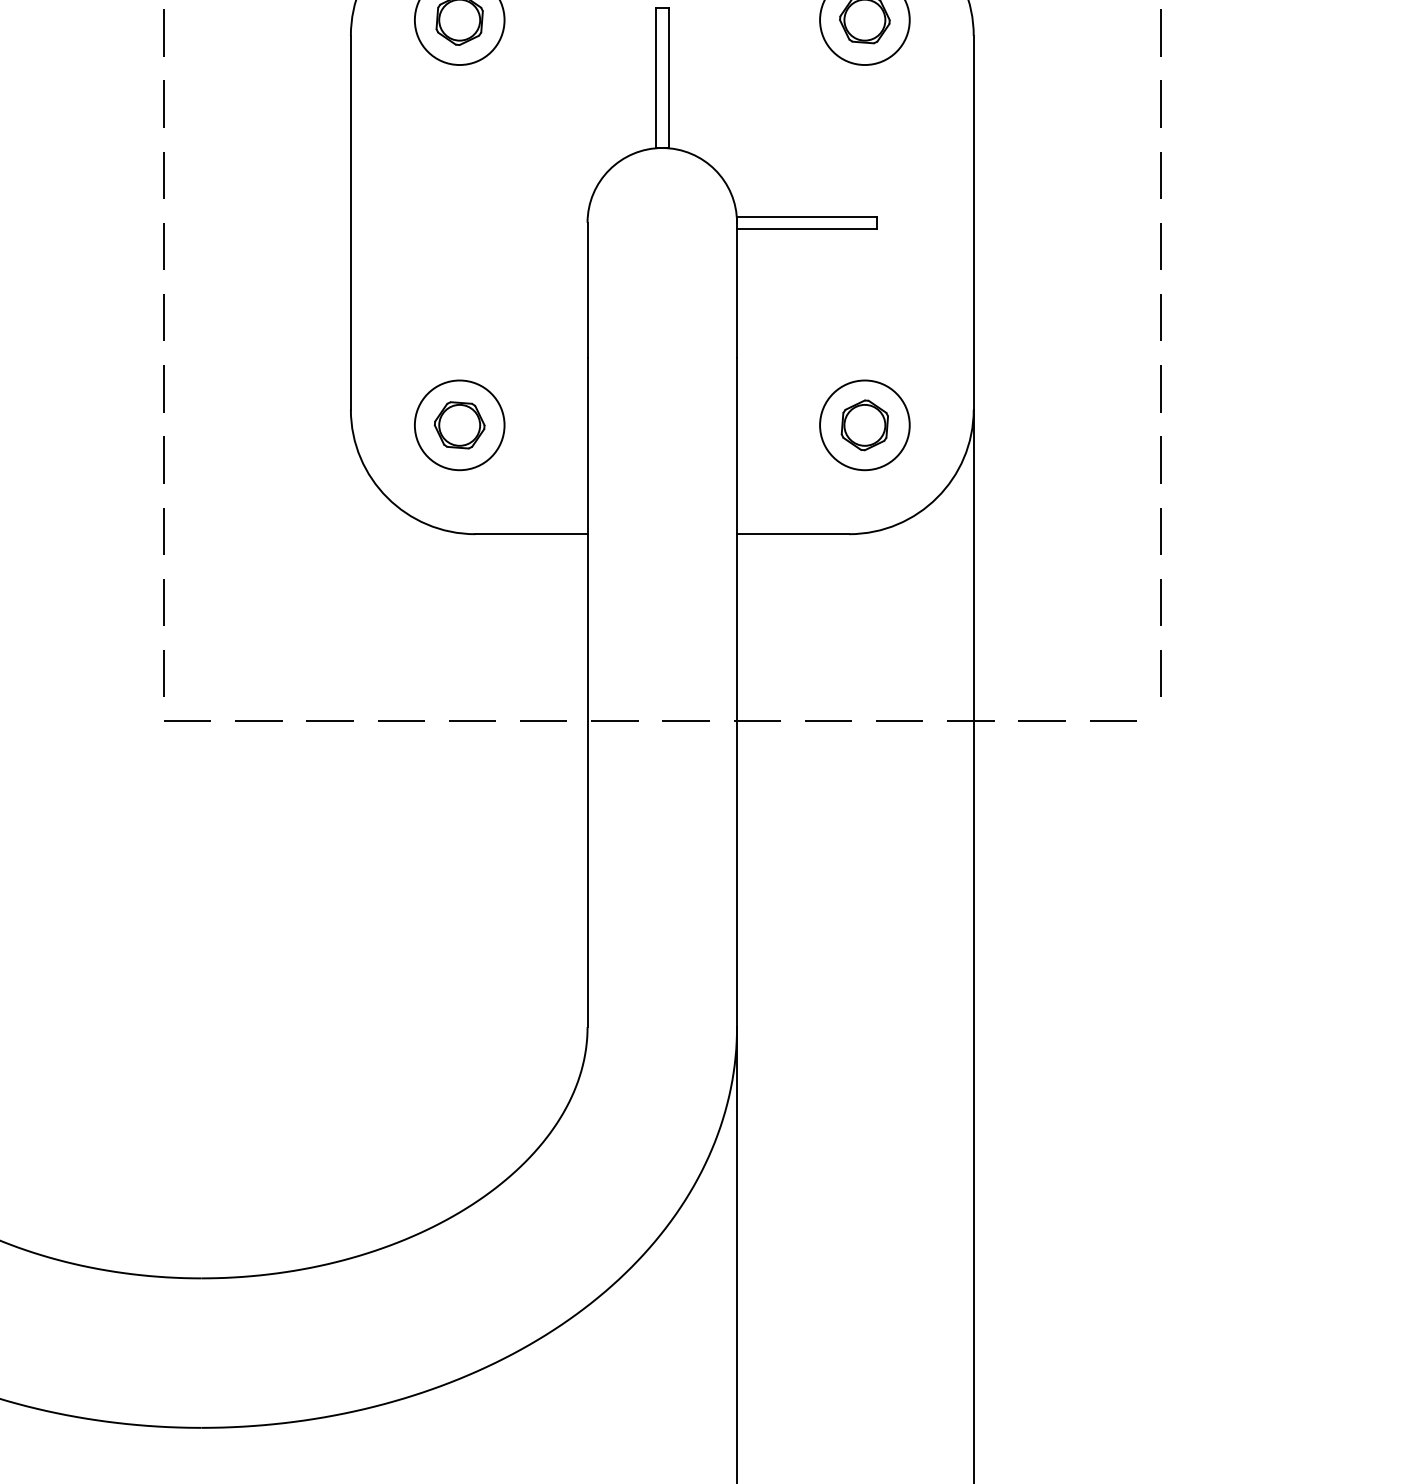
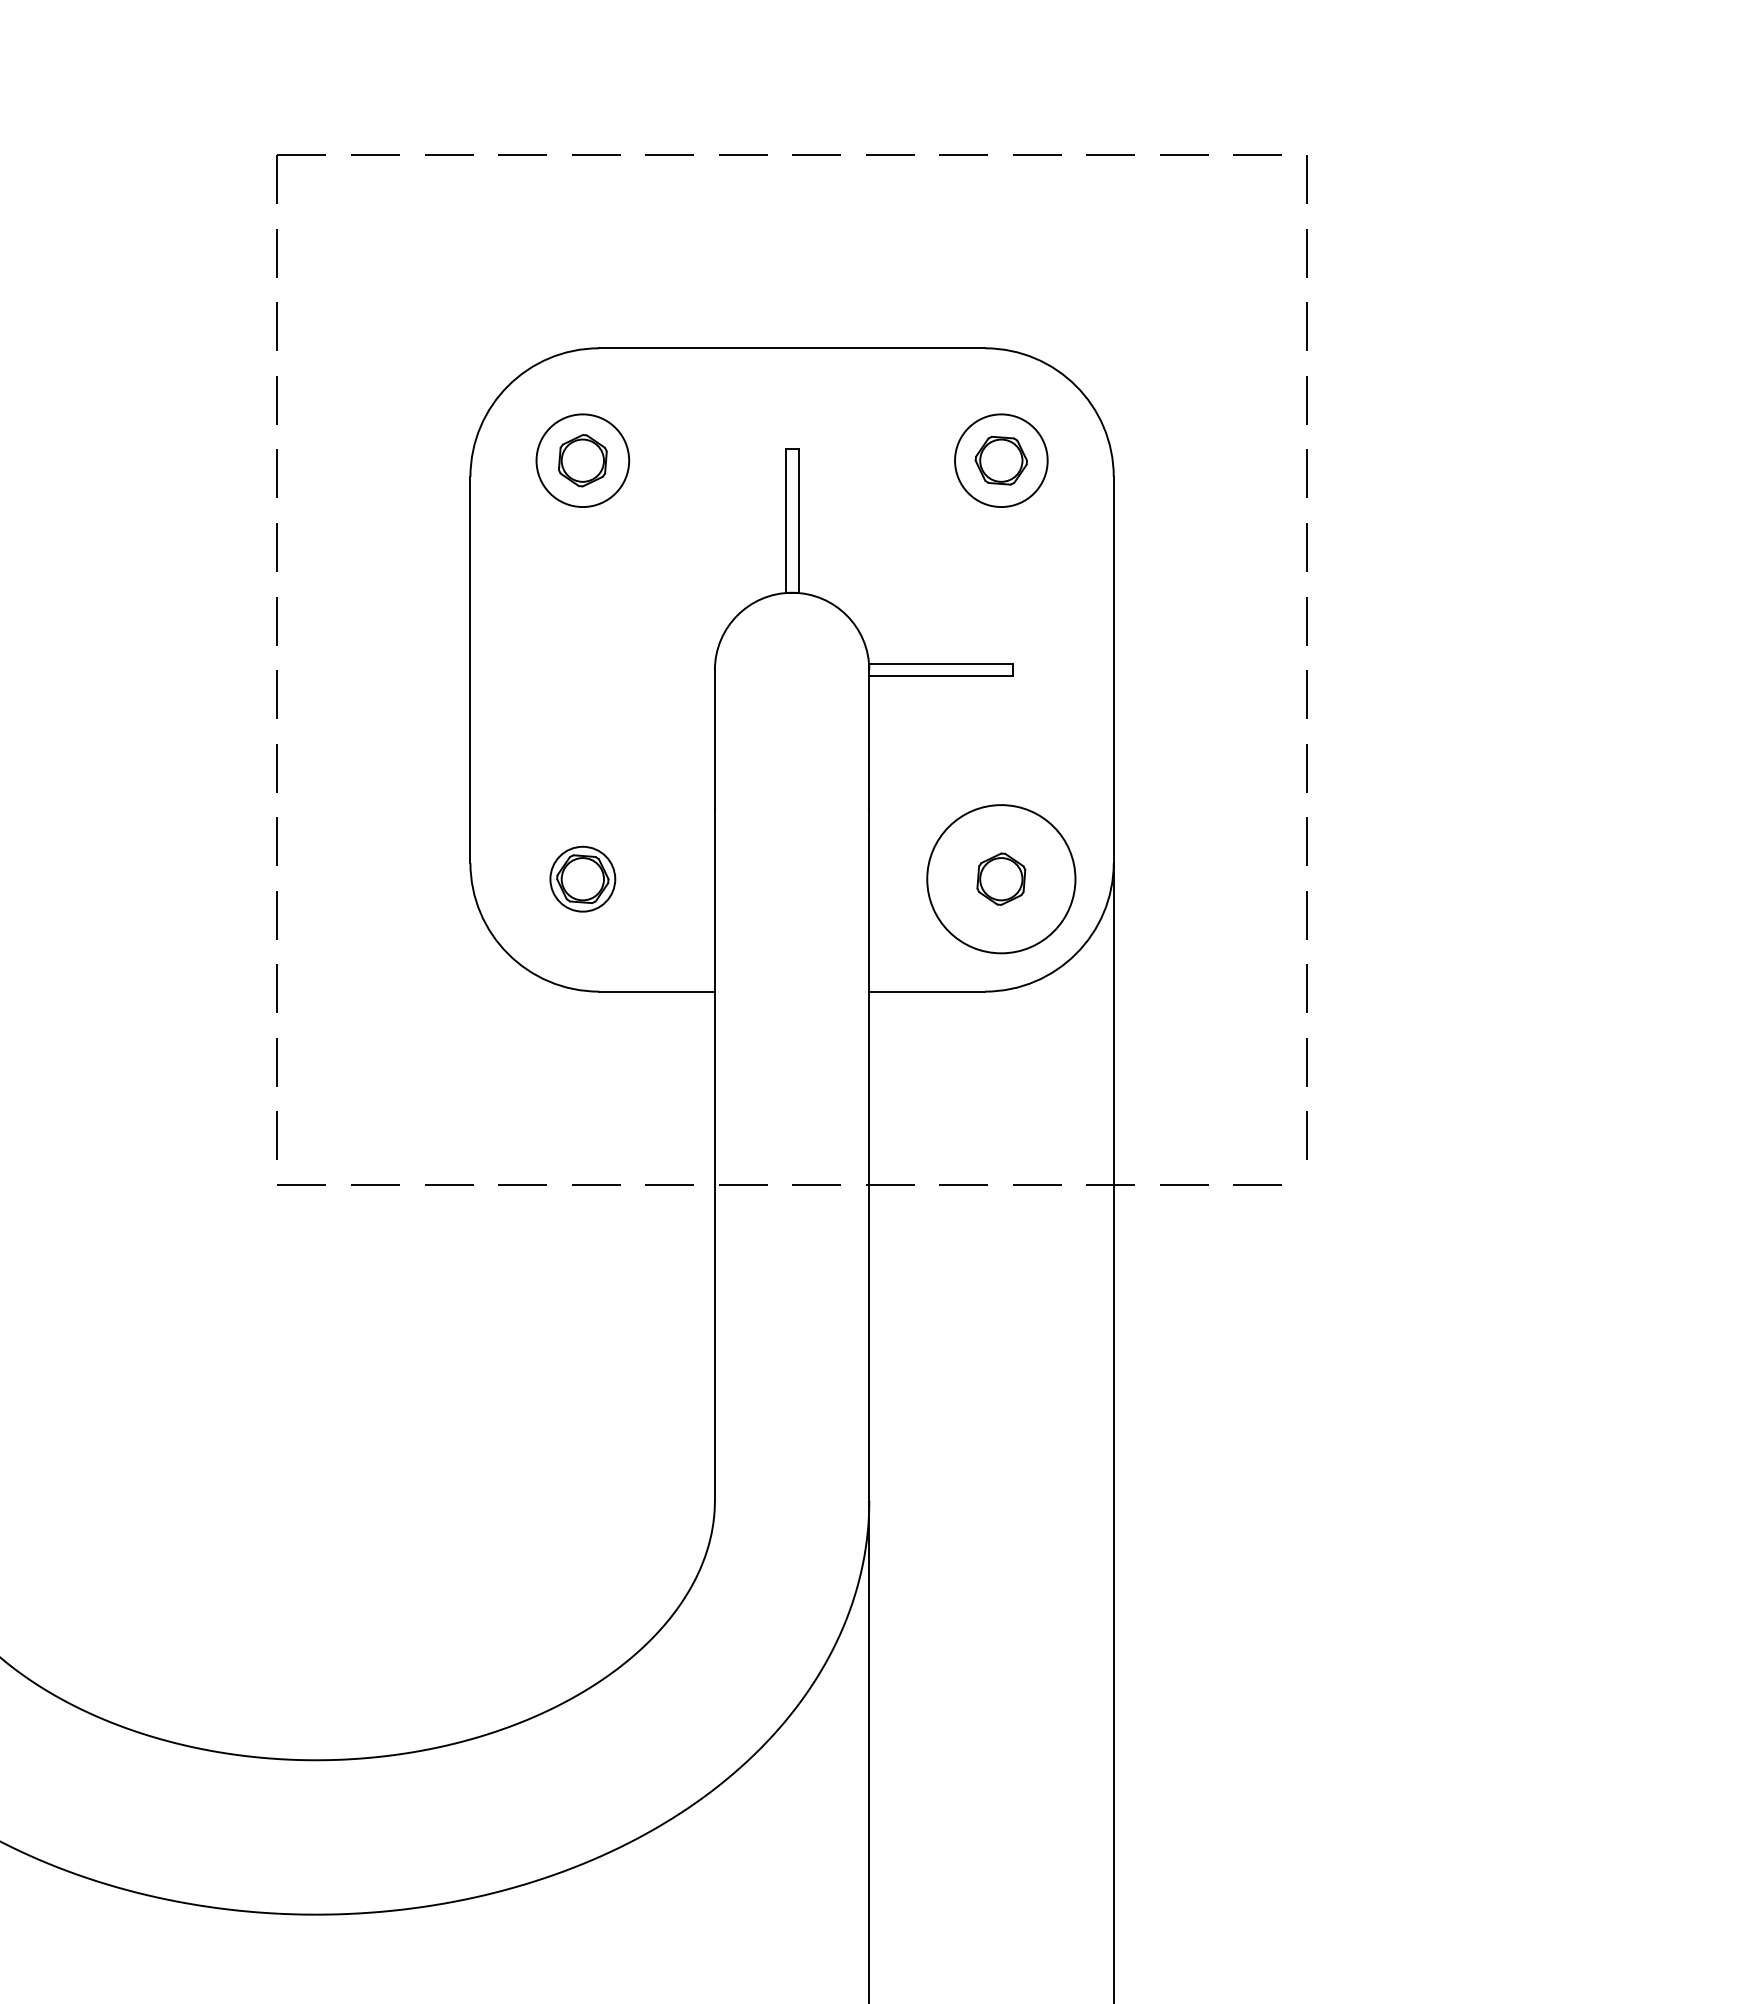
circle: (459, 424) -> (582, 878), size x0.7
circle: (865, 424) -> (1001, 878), size x1.6

